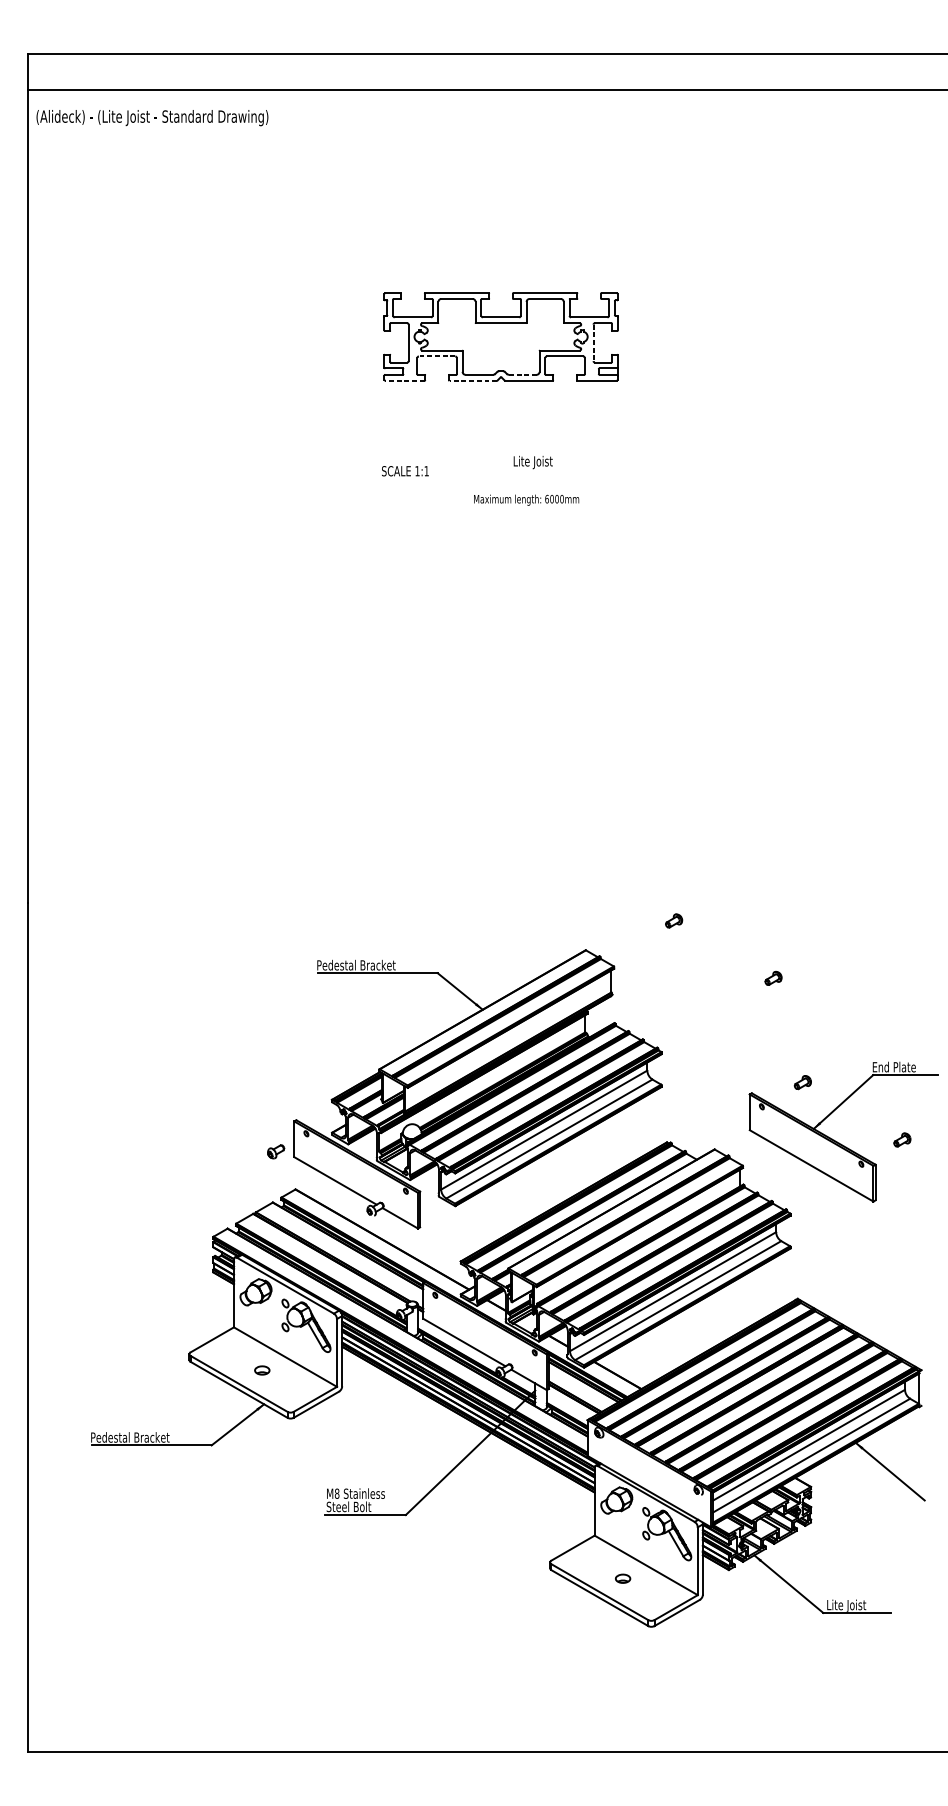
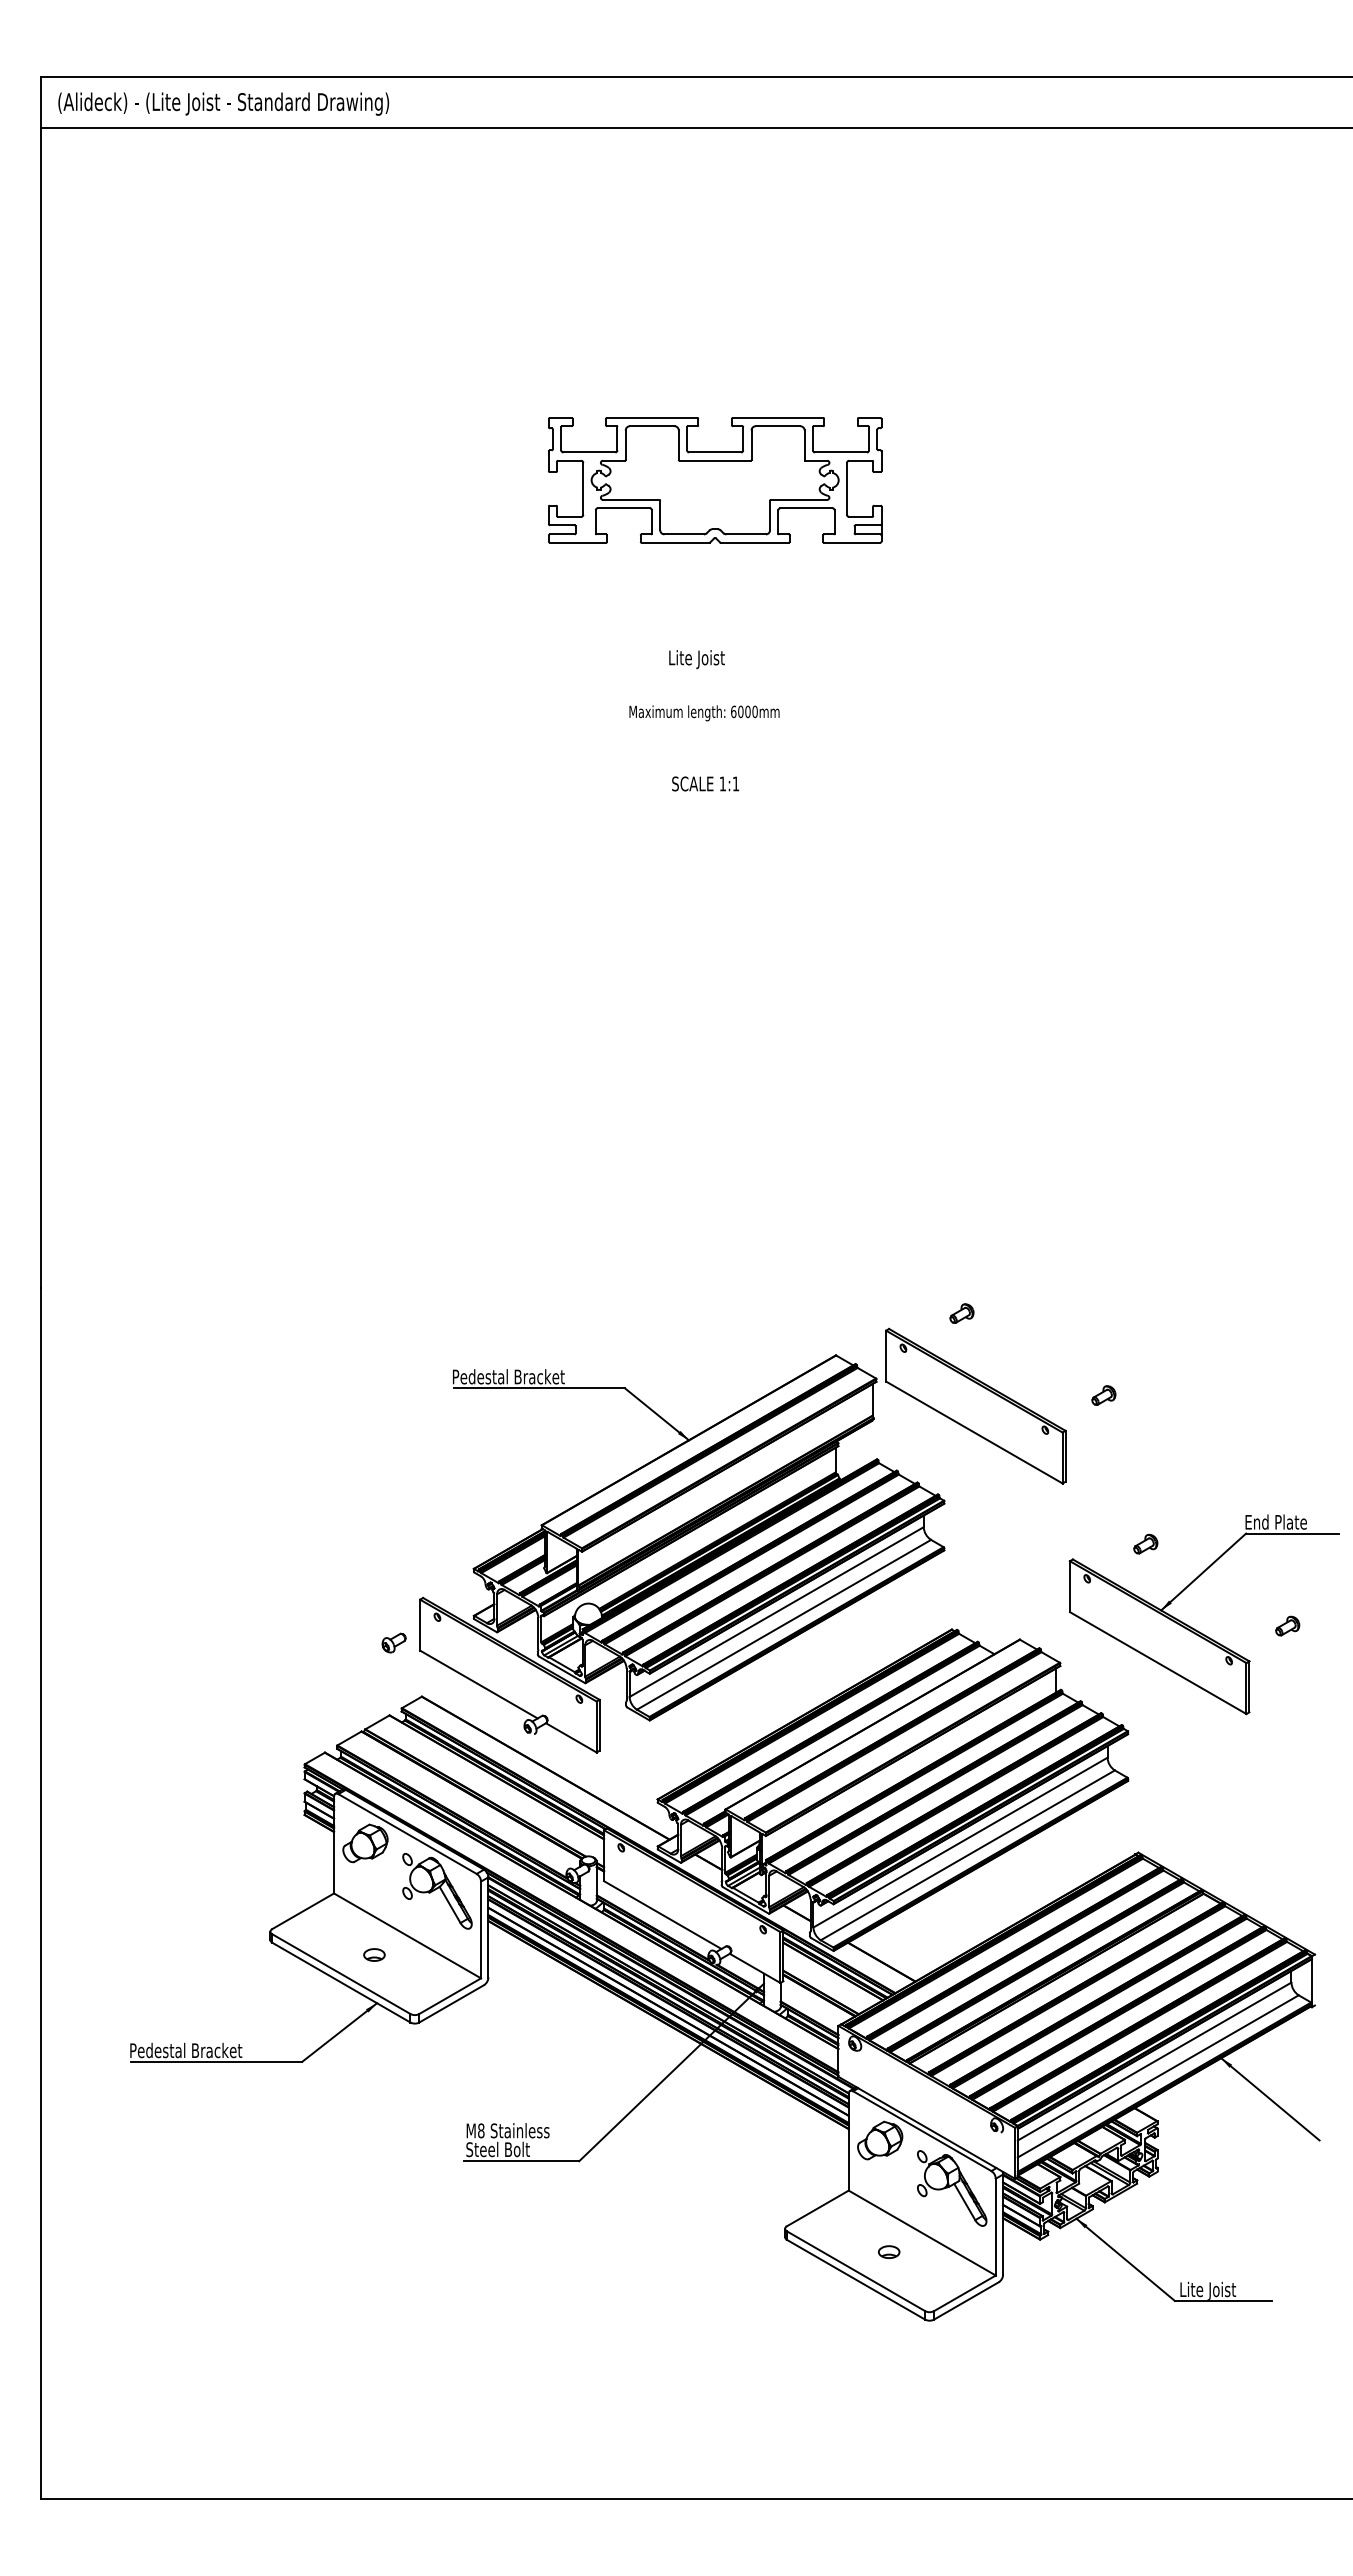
text: (152, 117) -> (223, 103), moved
line: (593, 342) -> (847, 488), dashed -> solid
line: (436, 356) -> (623, 508), dashed -> solid
line: (523, 374) -> (746, 534), dashed -> solid
line: (404, 380) -> (577, 542), dashed -> solid
line: (473, 380) -> (675, 542), dashed -> solid
text: (532, 462) -> (696, 659), moved
text: (405, 470) -> (705, 783), moved
text: (526, 500) -> (704, 713), moved
part: (683, 985) -> (975, 1405), added

